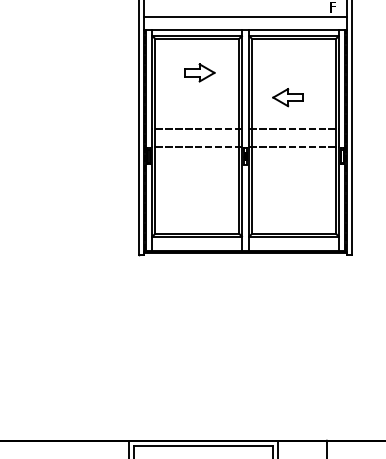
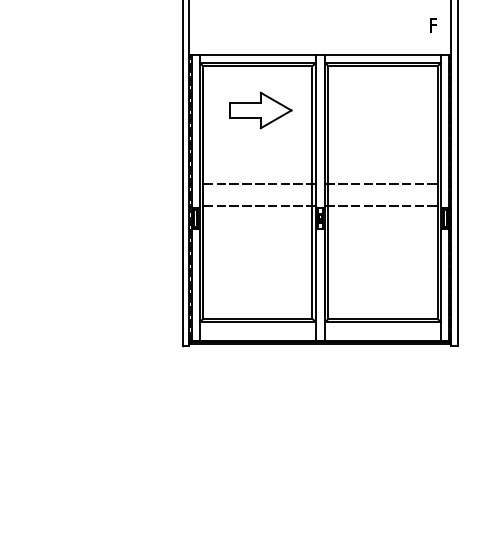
line: (245, 17) -> (320, 38), removed
part: (199, 72) -> (260, 110), size x1.6
part: (287, 97) -> (374, 142), removed

